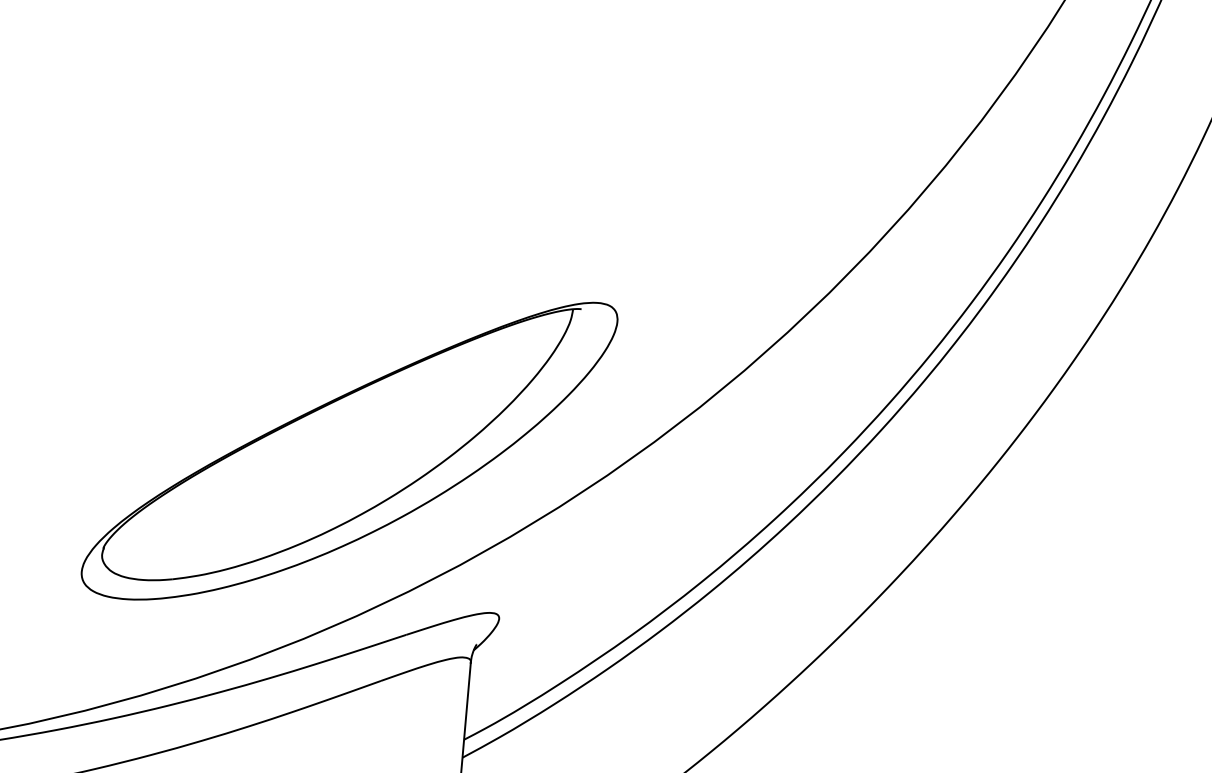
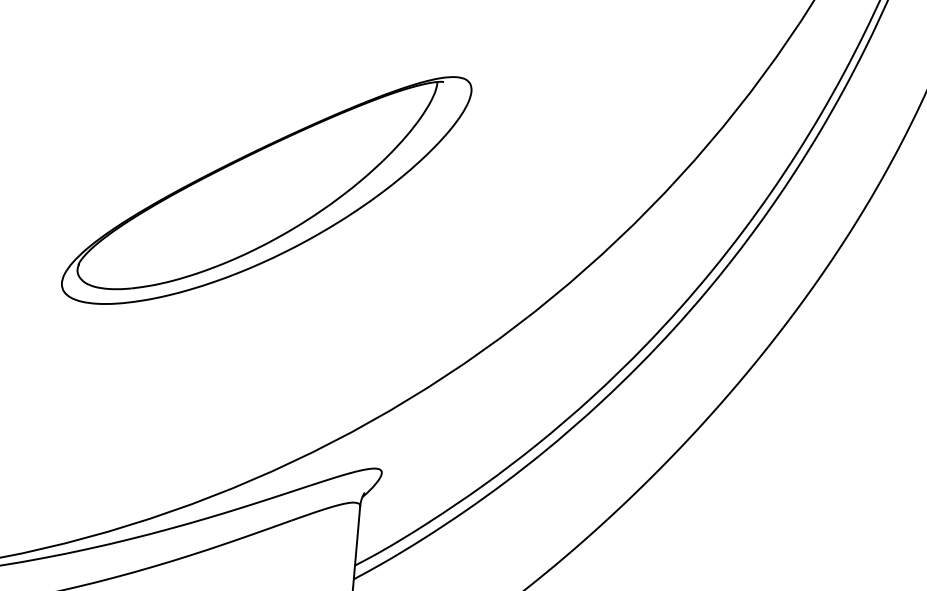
part: (349, 450) -> (266, 189), moved

